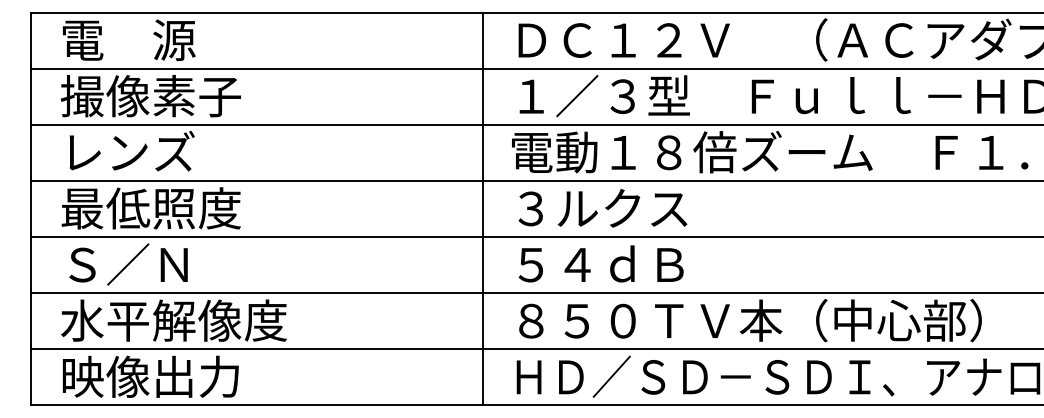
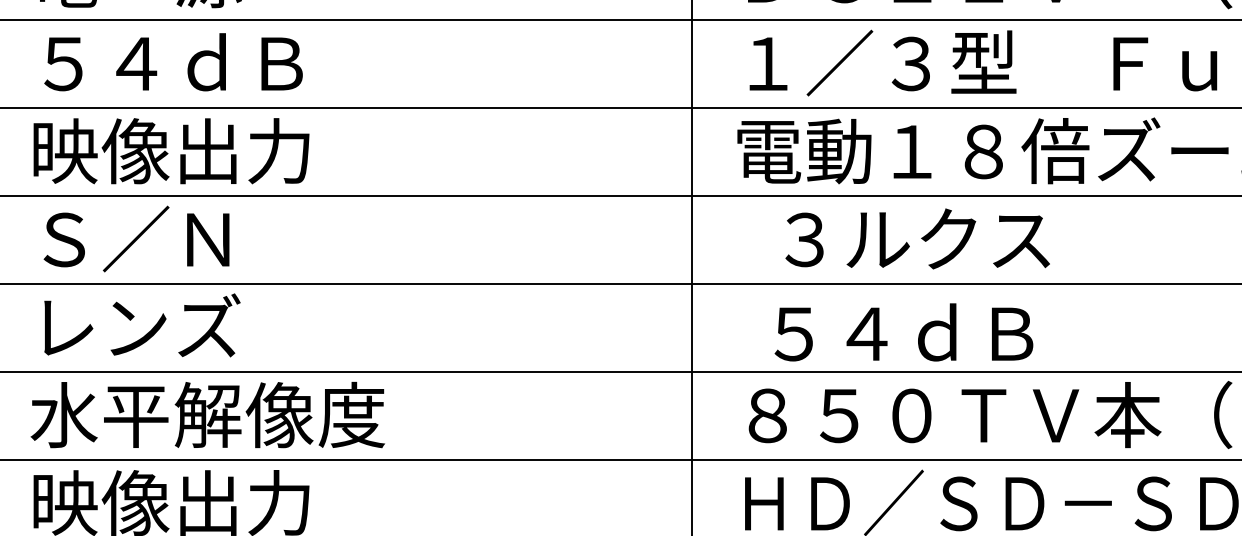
text: (150, 96) -> (170, 63), 撮像素子 -> ５４ｄＢ
text: (150, 152) -> (170, 151), レンズ -> 映像出力
text: (151, 208) -> (172, 239), 最低照度 -> Ｓ／Ｎ
text: (602, 208) -> (916, 239), moved
text: (600, 263) -> (902, 331), moved
text: (131, 264) -> (141, 327), Ｓ／Ｎ -> レンズ

